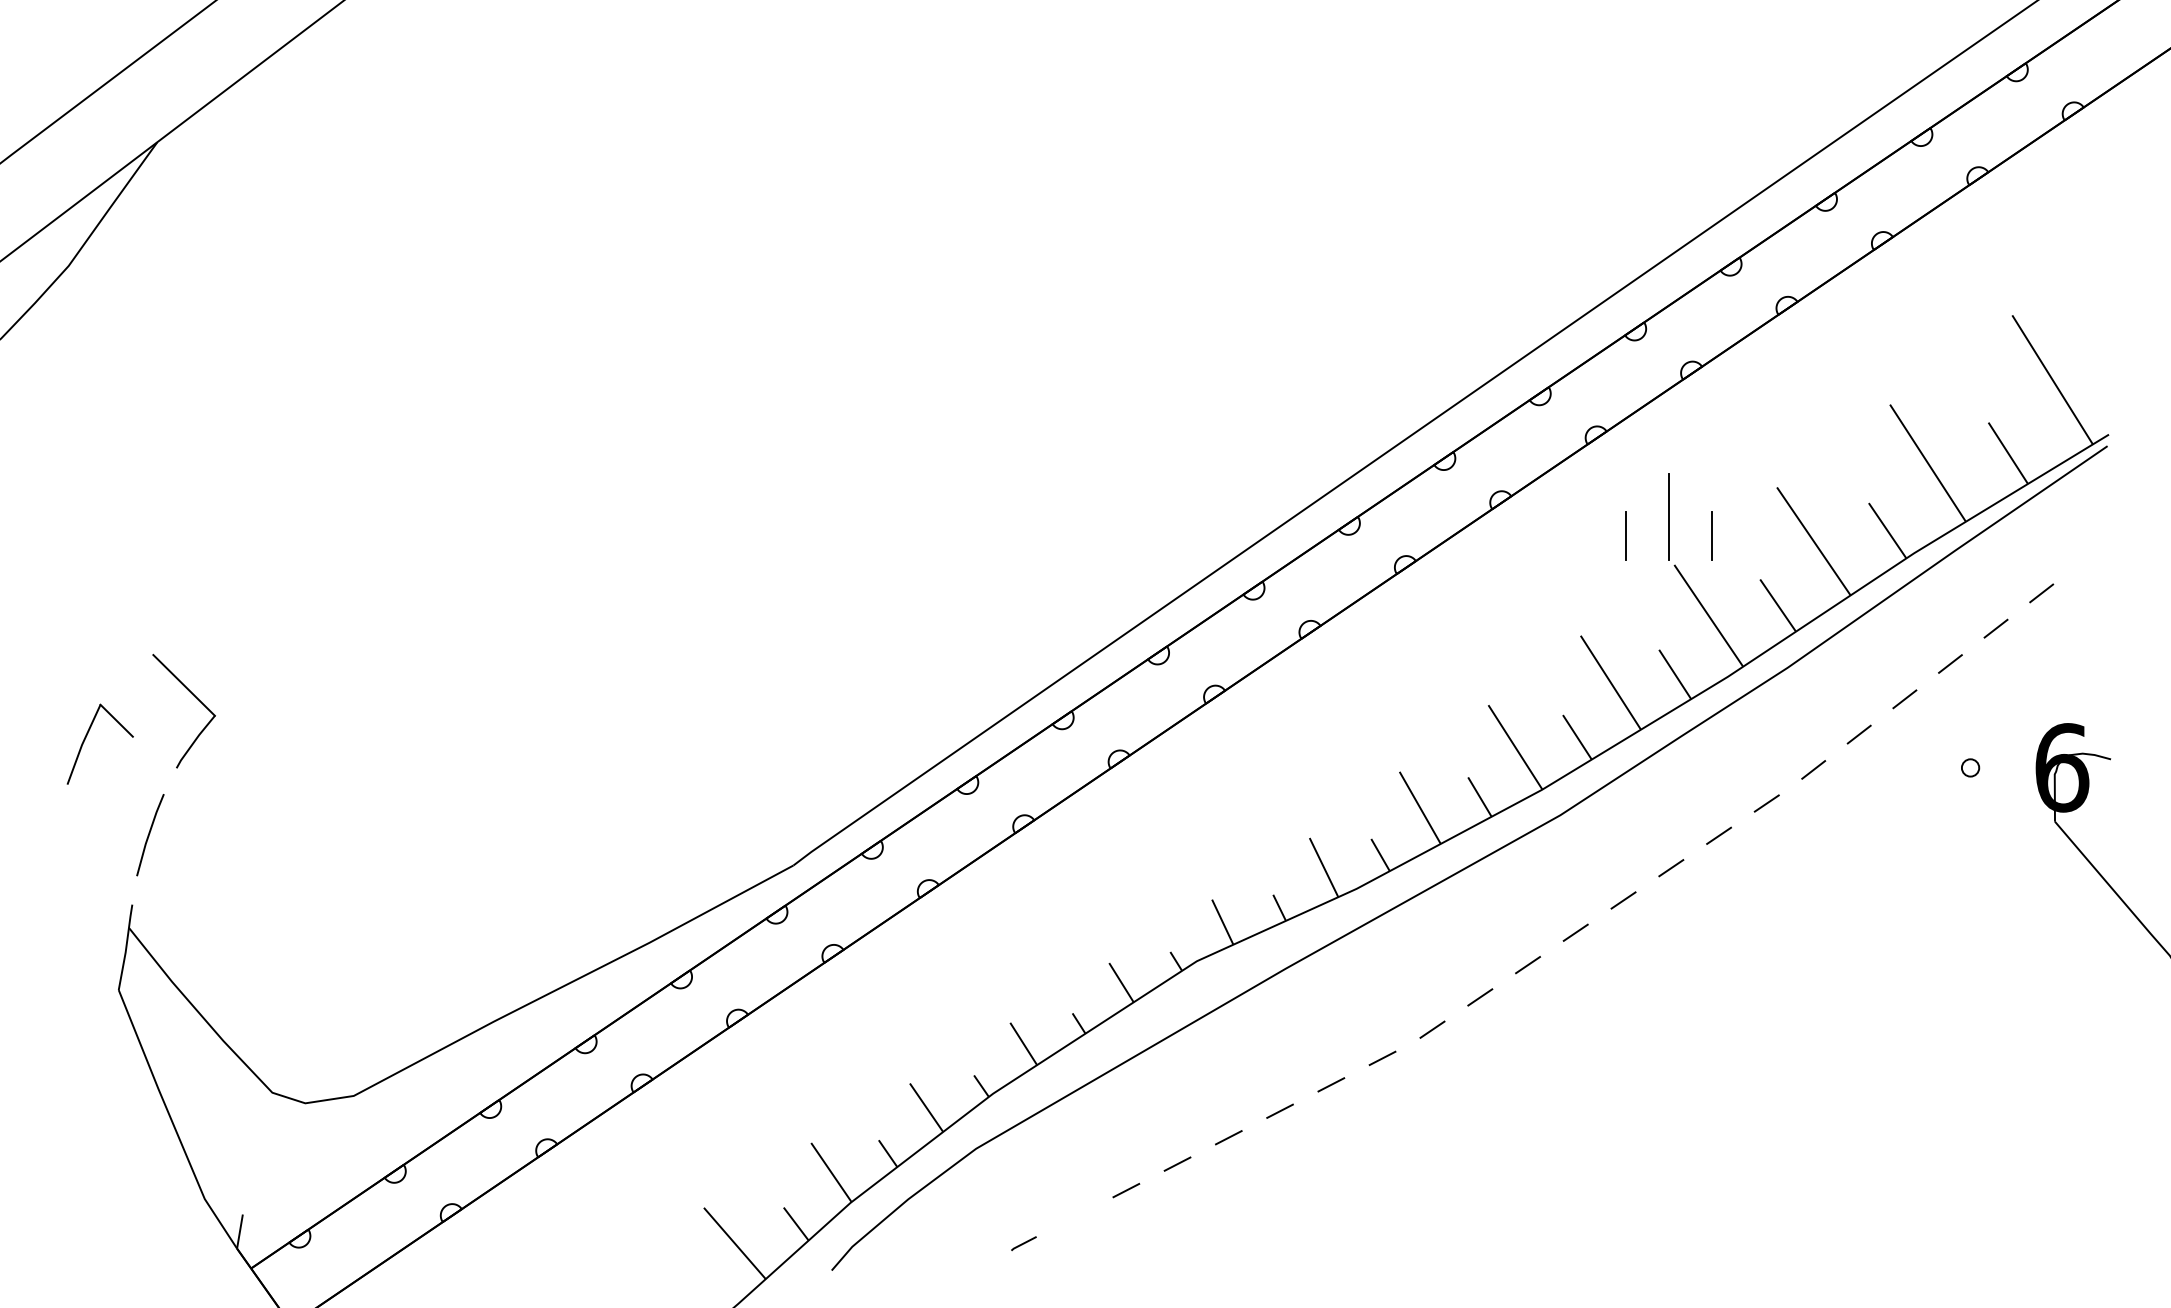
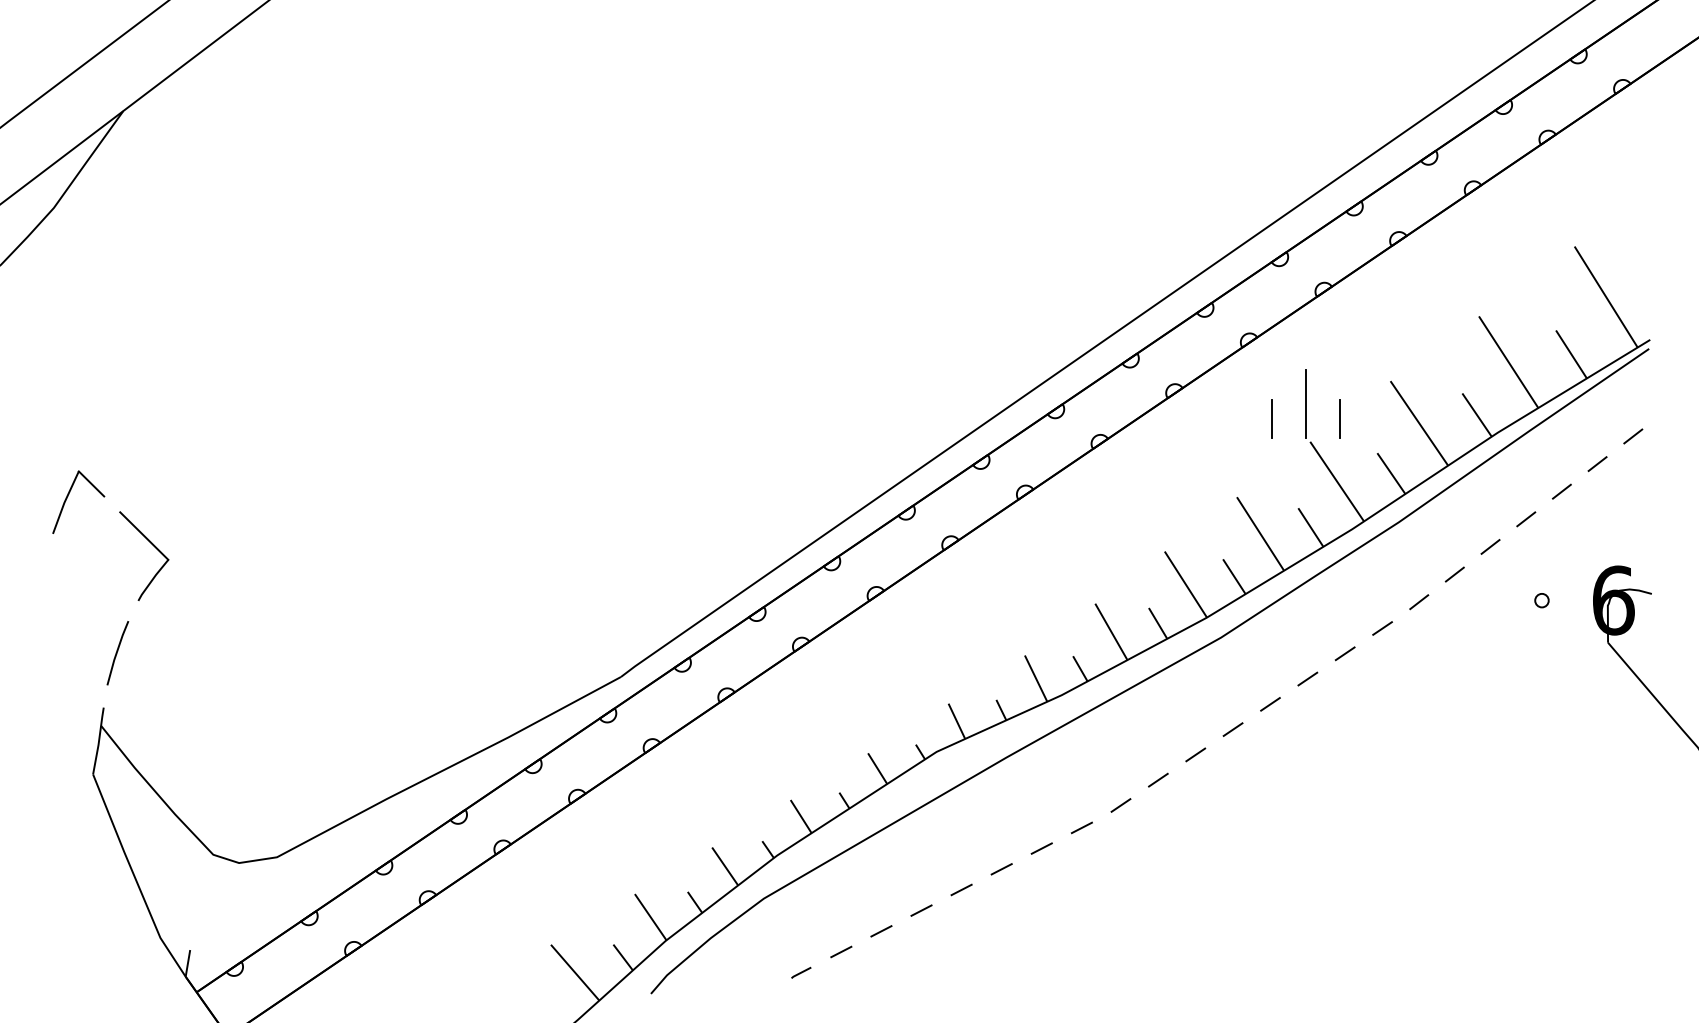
line: (2086, 557) -> (1632, 435), added
part: (86, 737) -> (67, 497), moved
line: (1074, 1216) -> (840, 951), added

